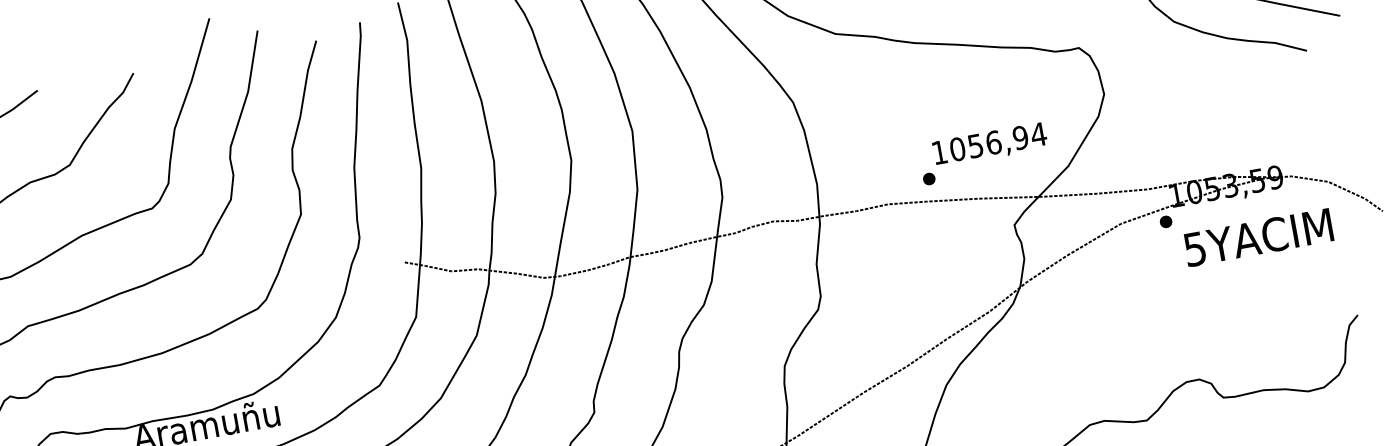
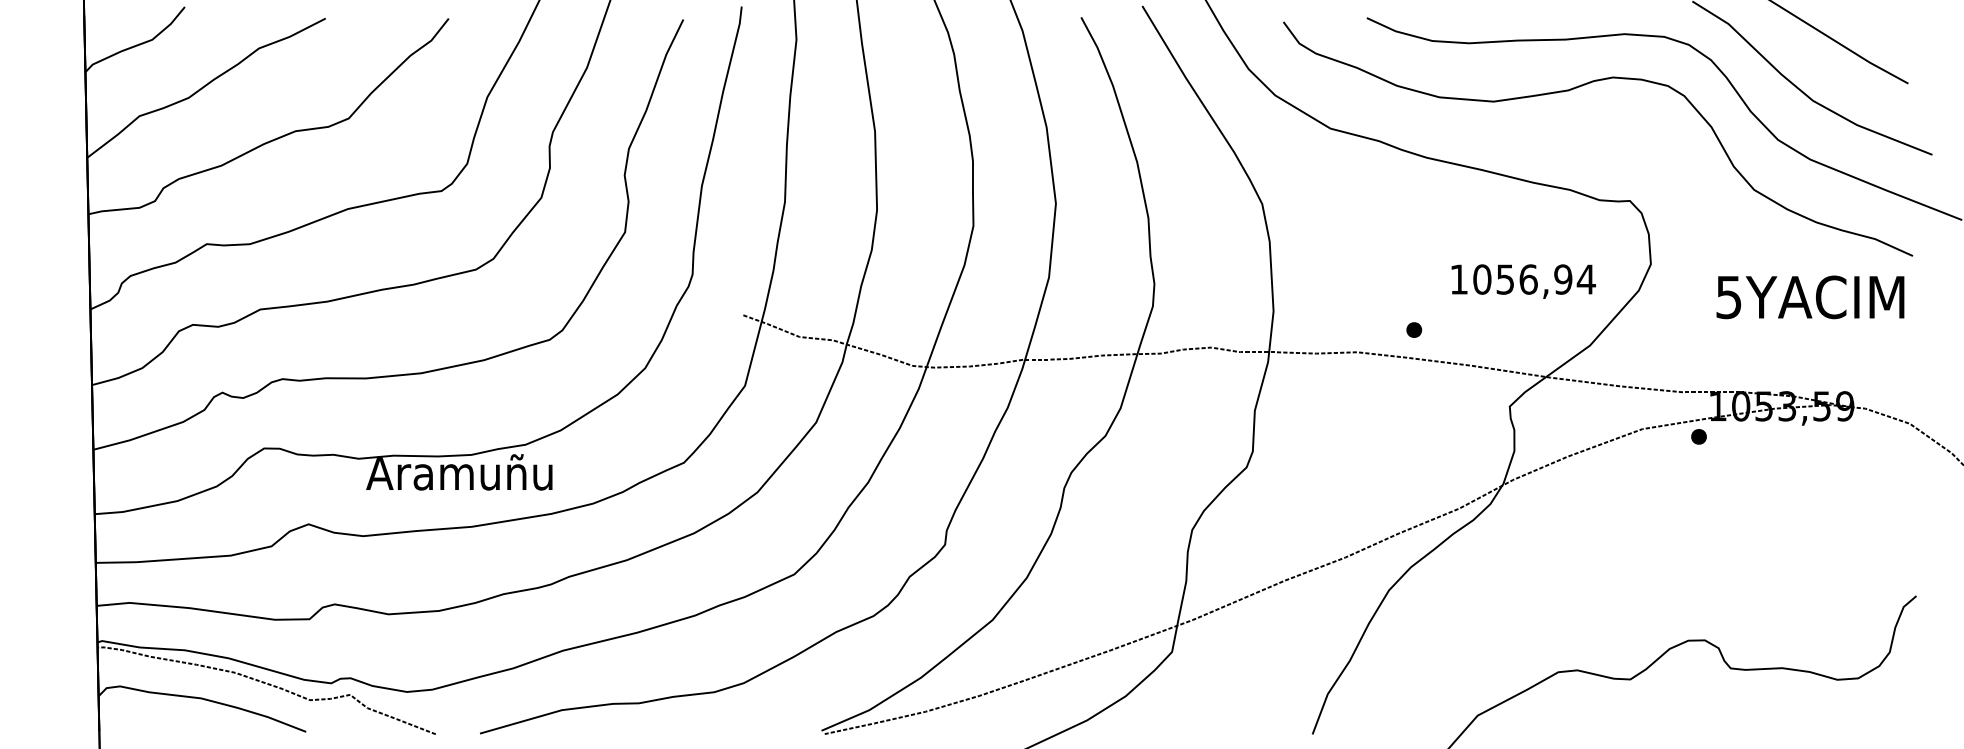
text: (990, 145) -> (1523, 281), moved
text: (1258, 237) -> (1810, 297), moved

